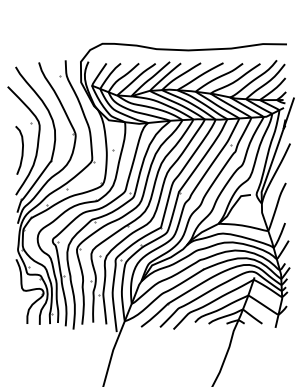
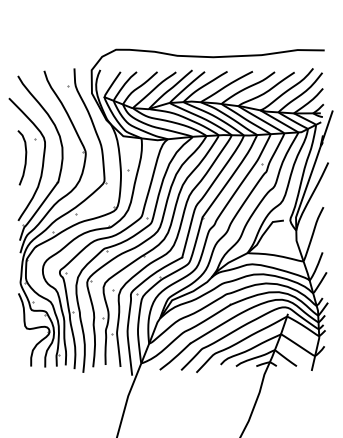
curve: (21, 150) -> (24, 157), moved

